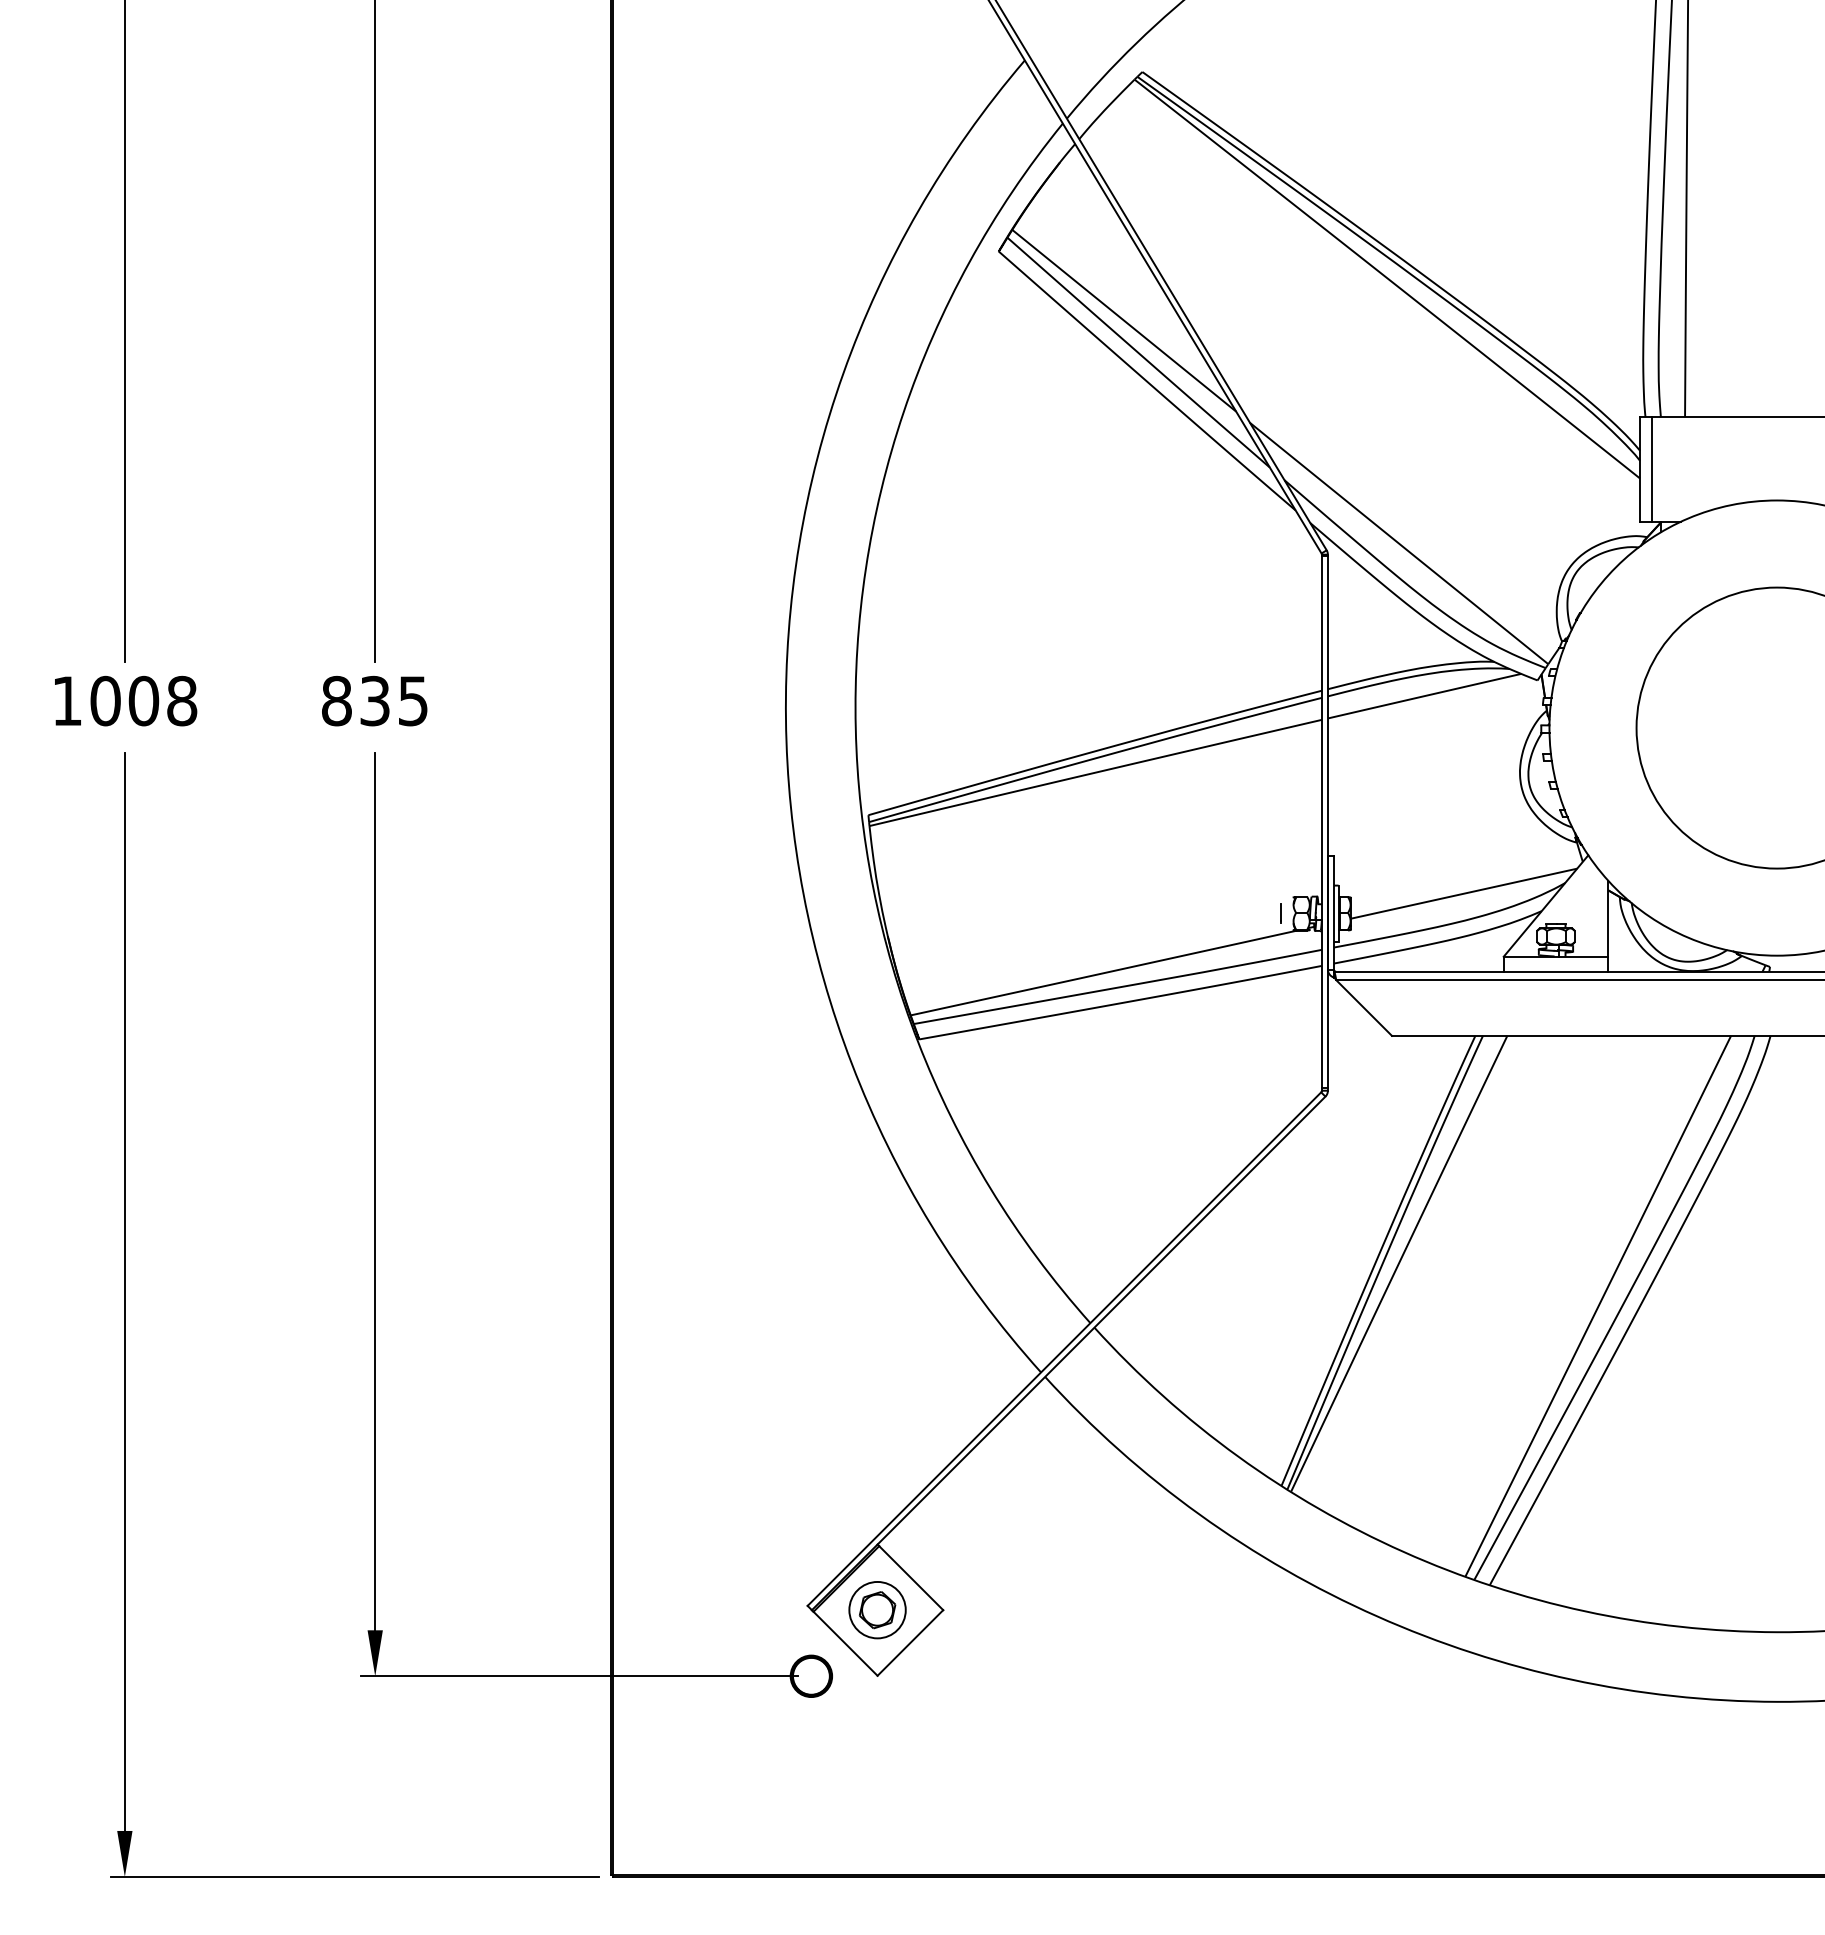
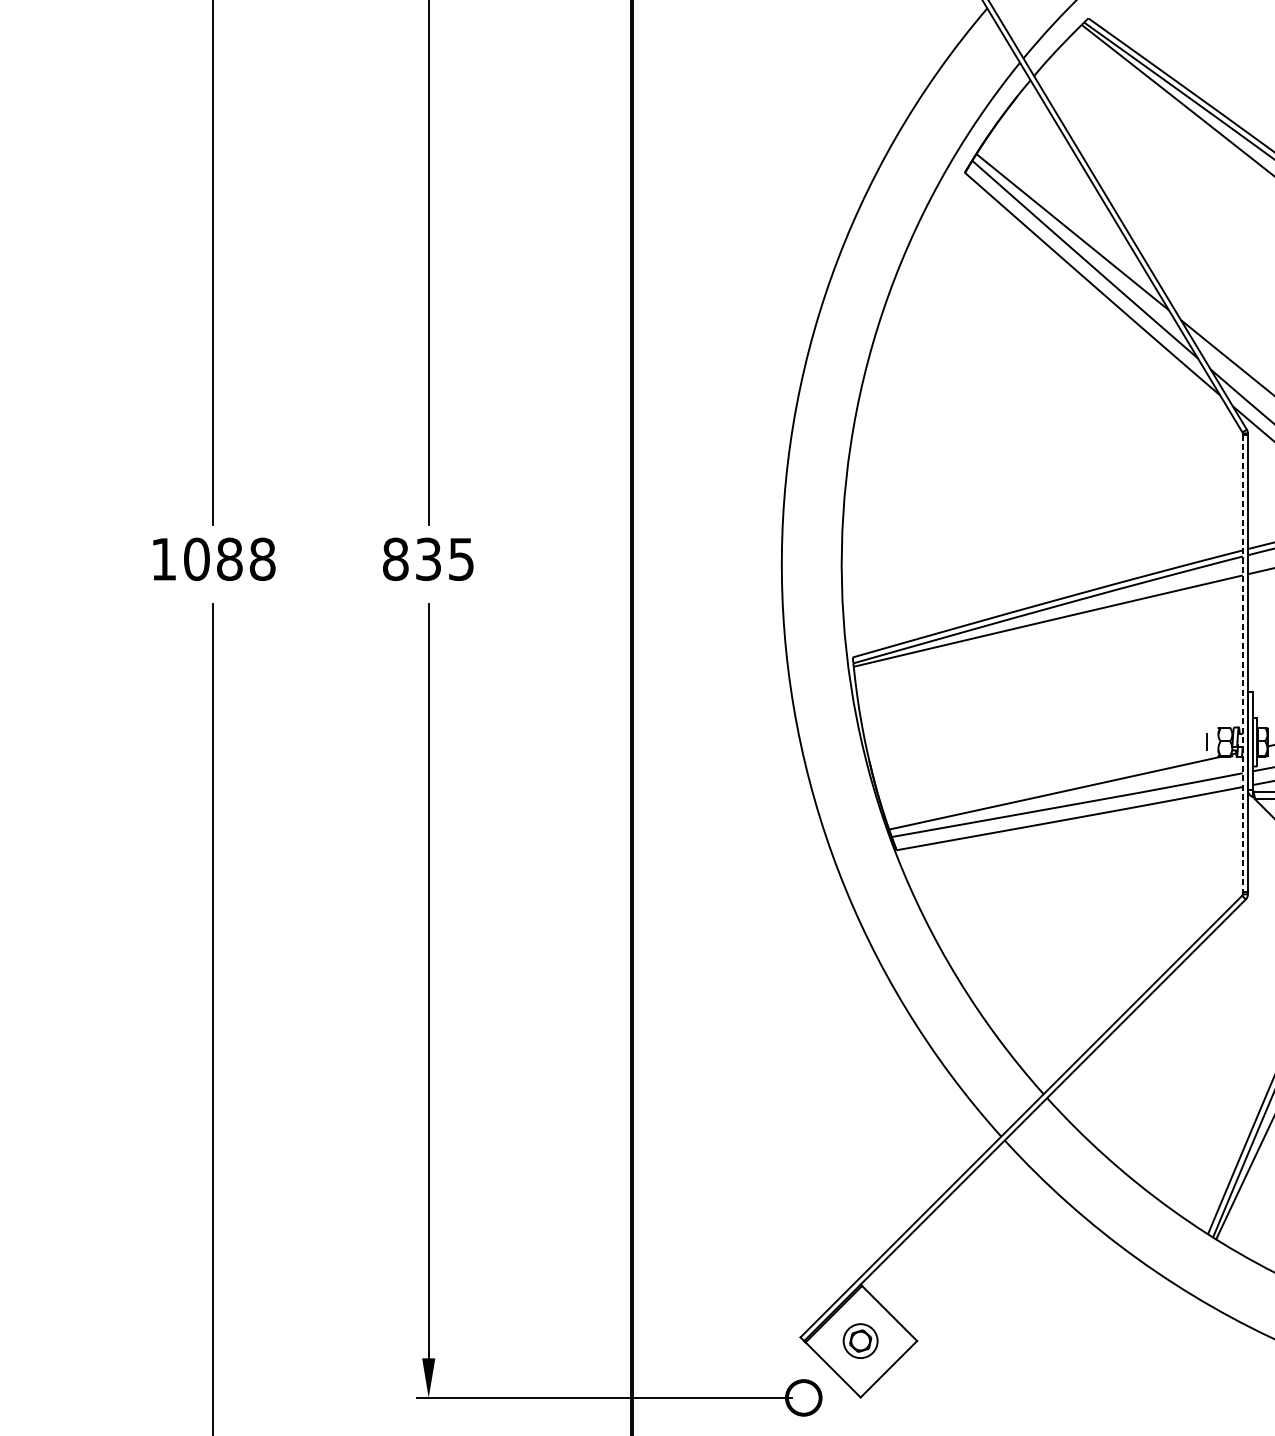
text: (143, 701) -> (229, 559), 1008 -> 1088
line: (1321, 822) -> (1242, 663), solid -> dashed
part: (877, 1610) -> (860, 1341), size x0.7

